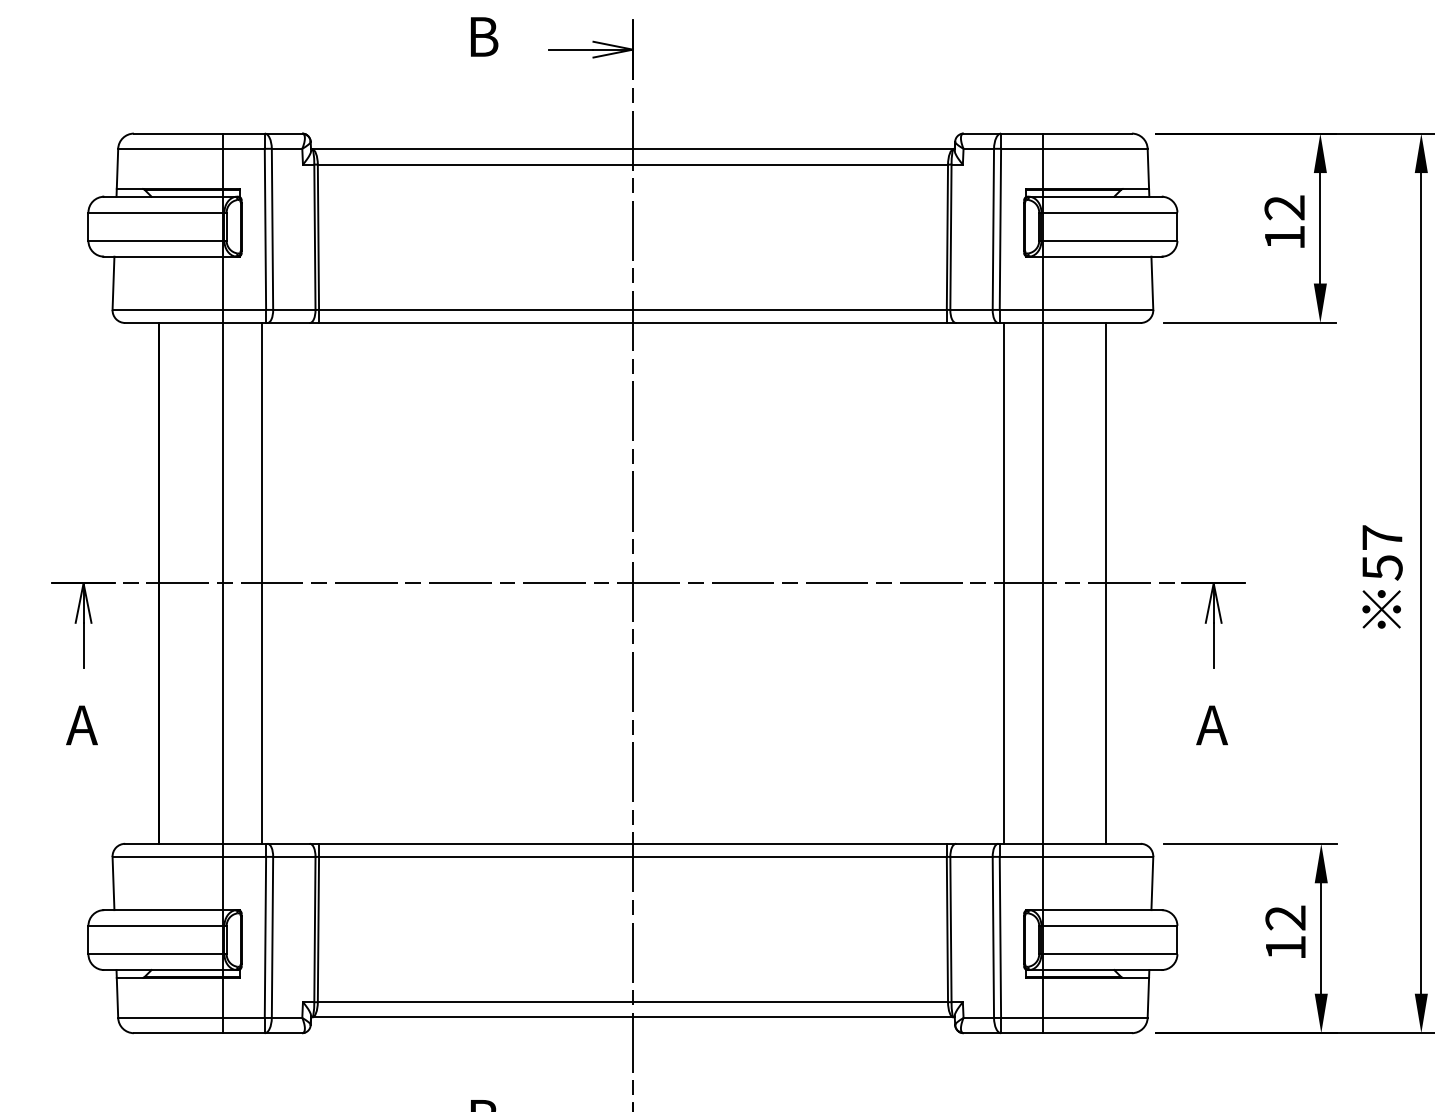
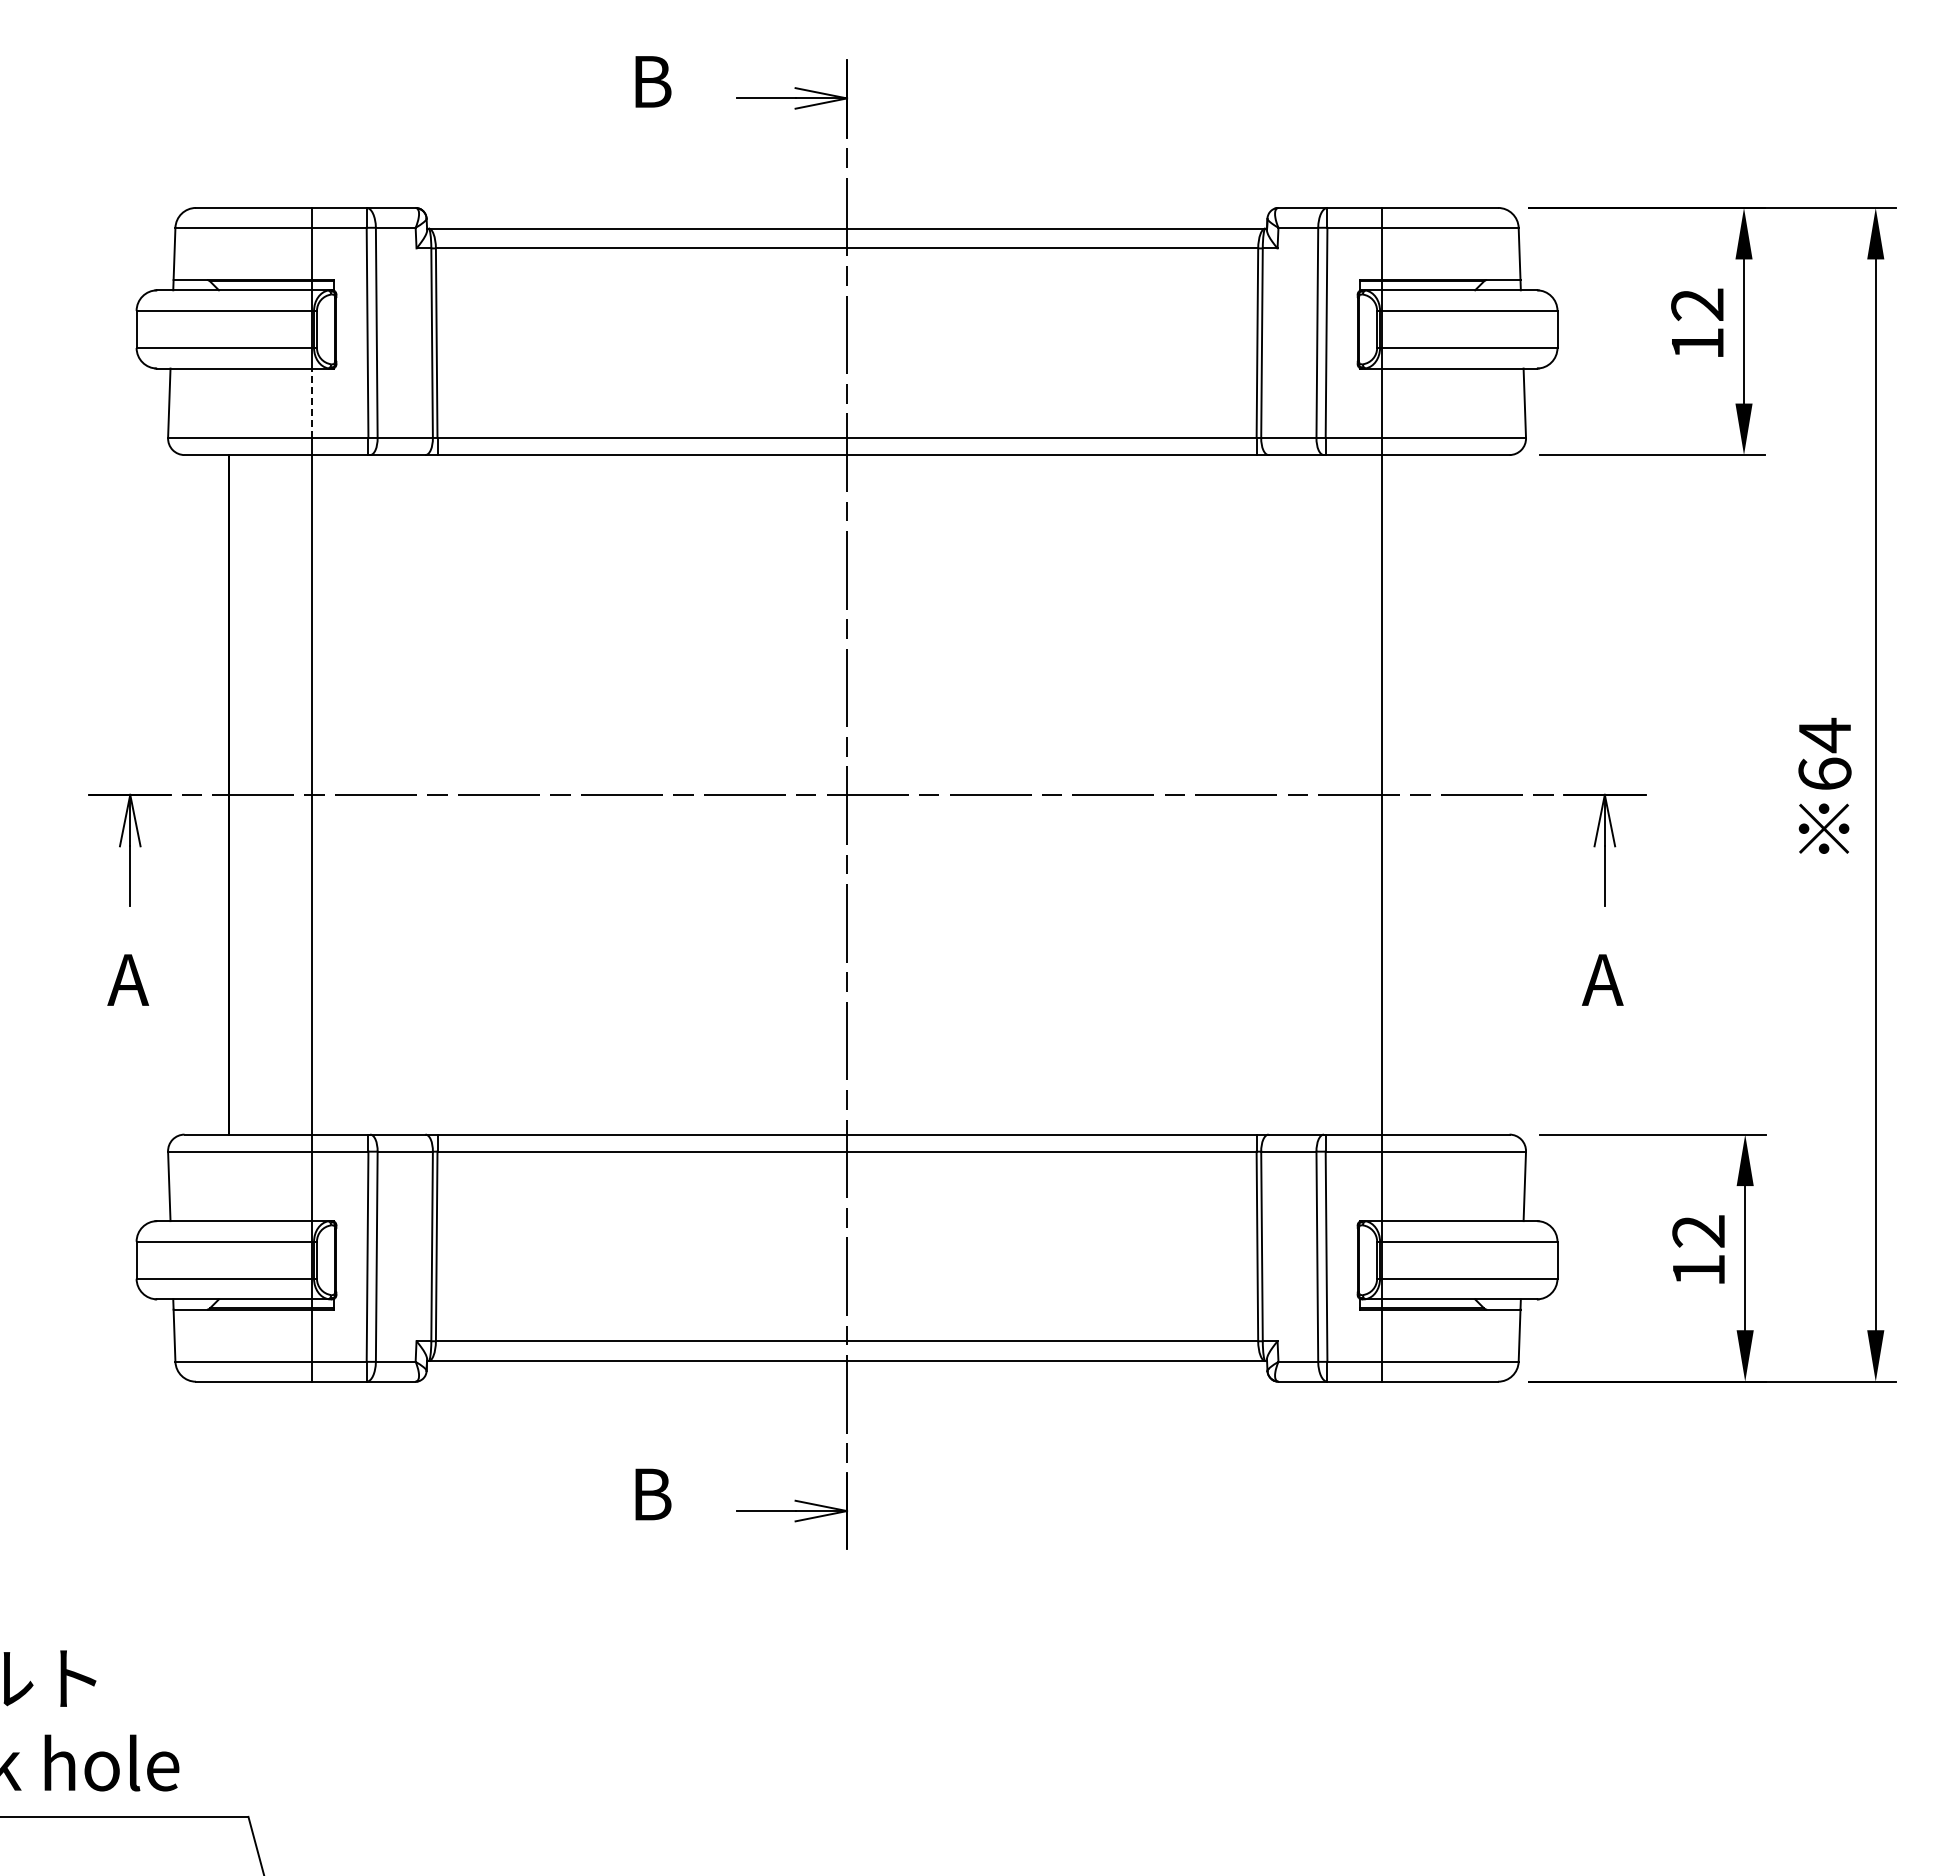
line: (222, 283) -> (311, 403), solid -> dashed
text: (1382, 552) -> (1824, 754), 57 -> 64
line: (262, 583) -> (363, 794), removed
line: (1003, 583) -> (1330, 794), removed
line: (1106, 583) -> (1464, 794), removed

